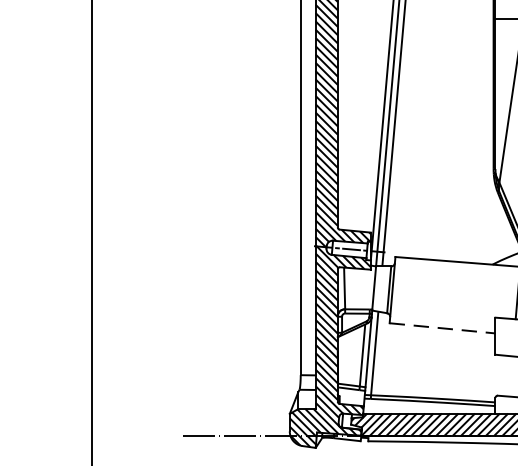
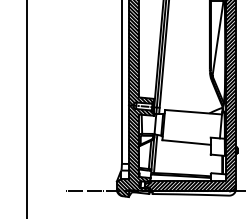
line: (444, 328) -> (187, 142), dashed -> solid

